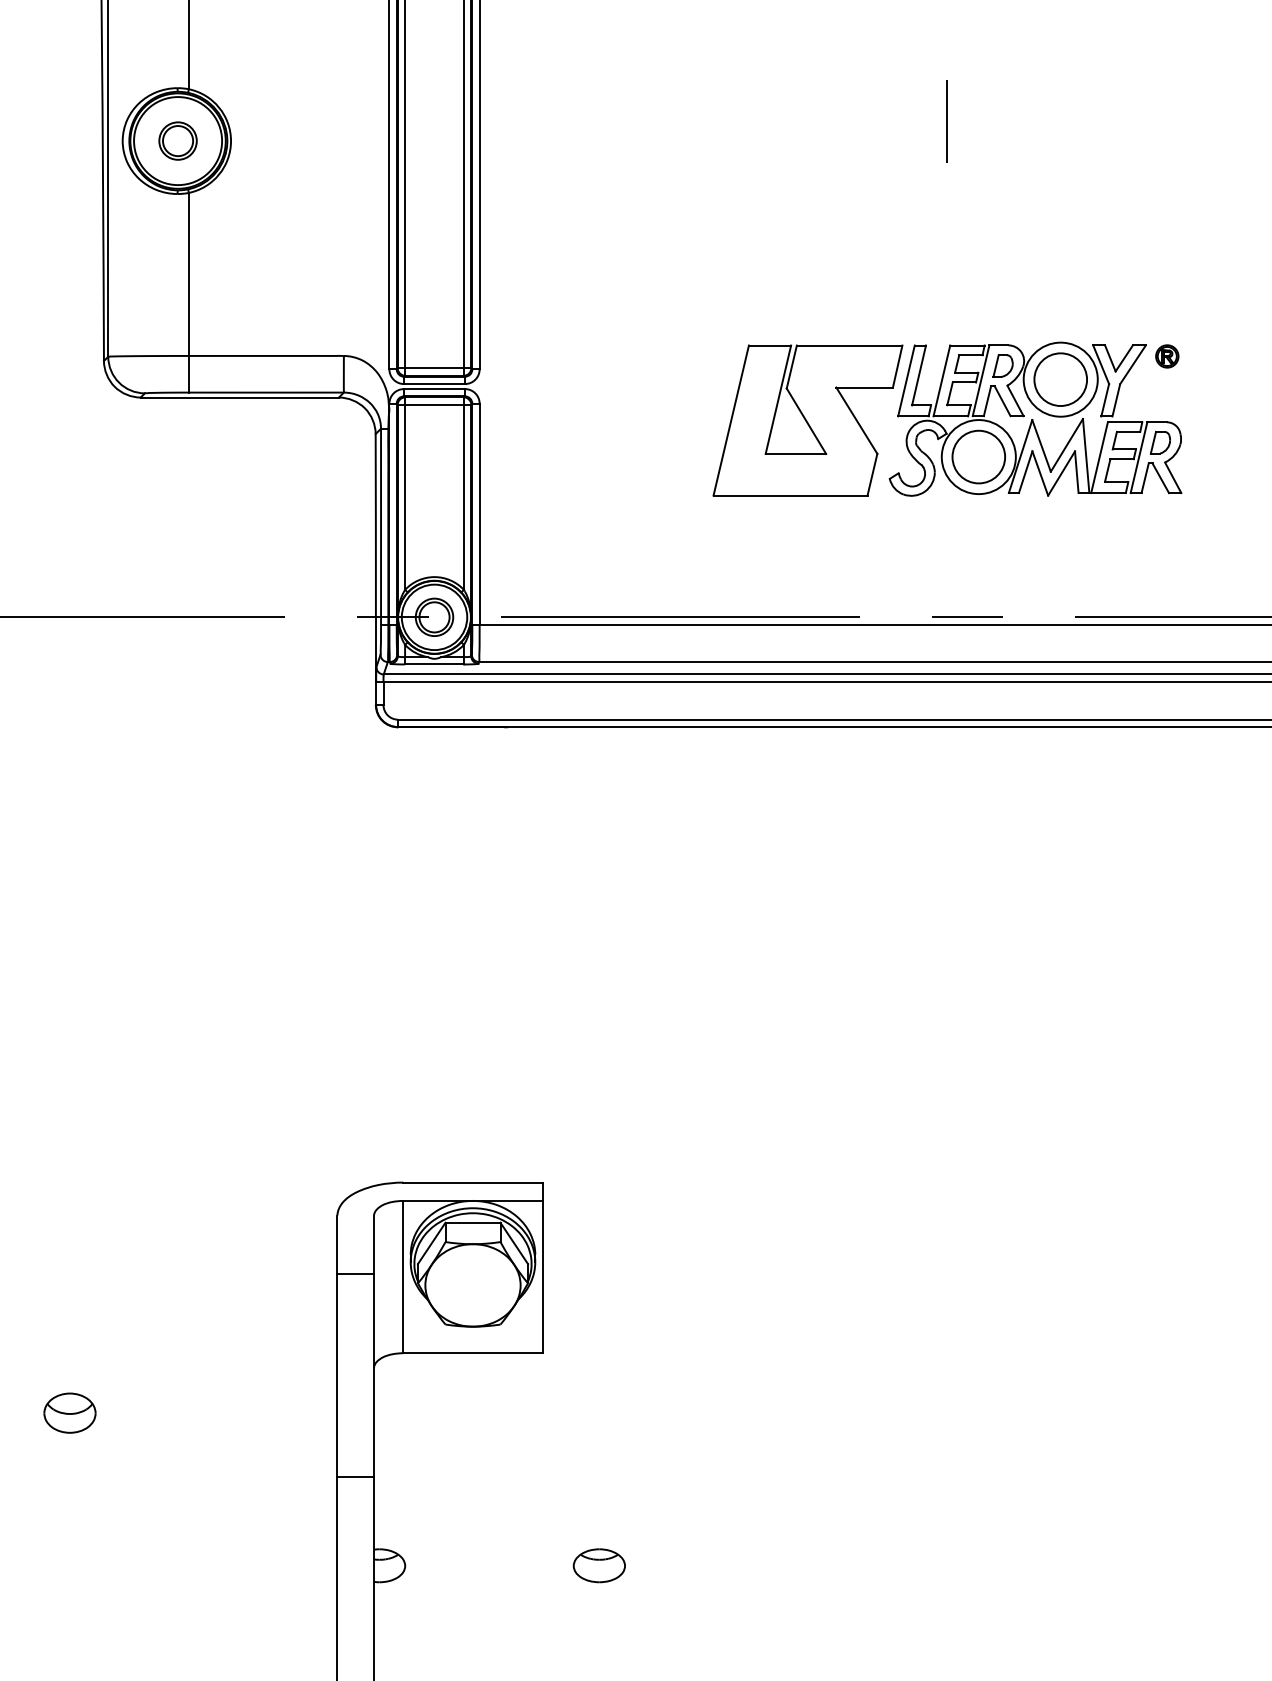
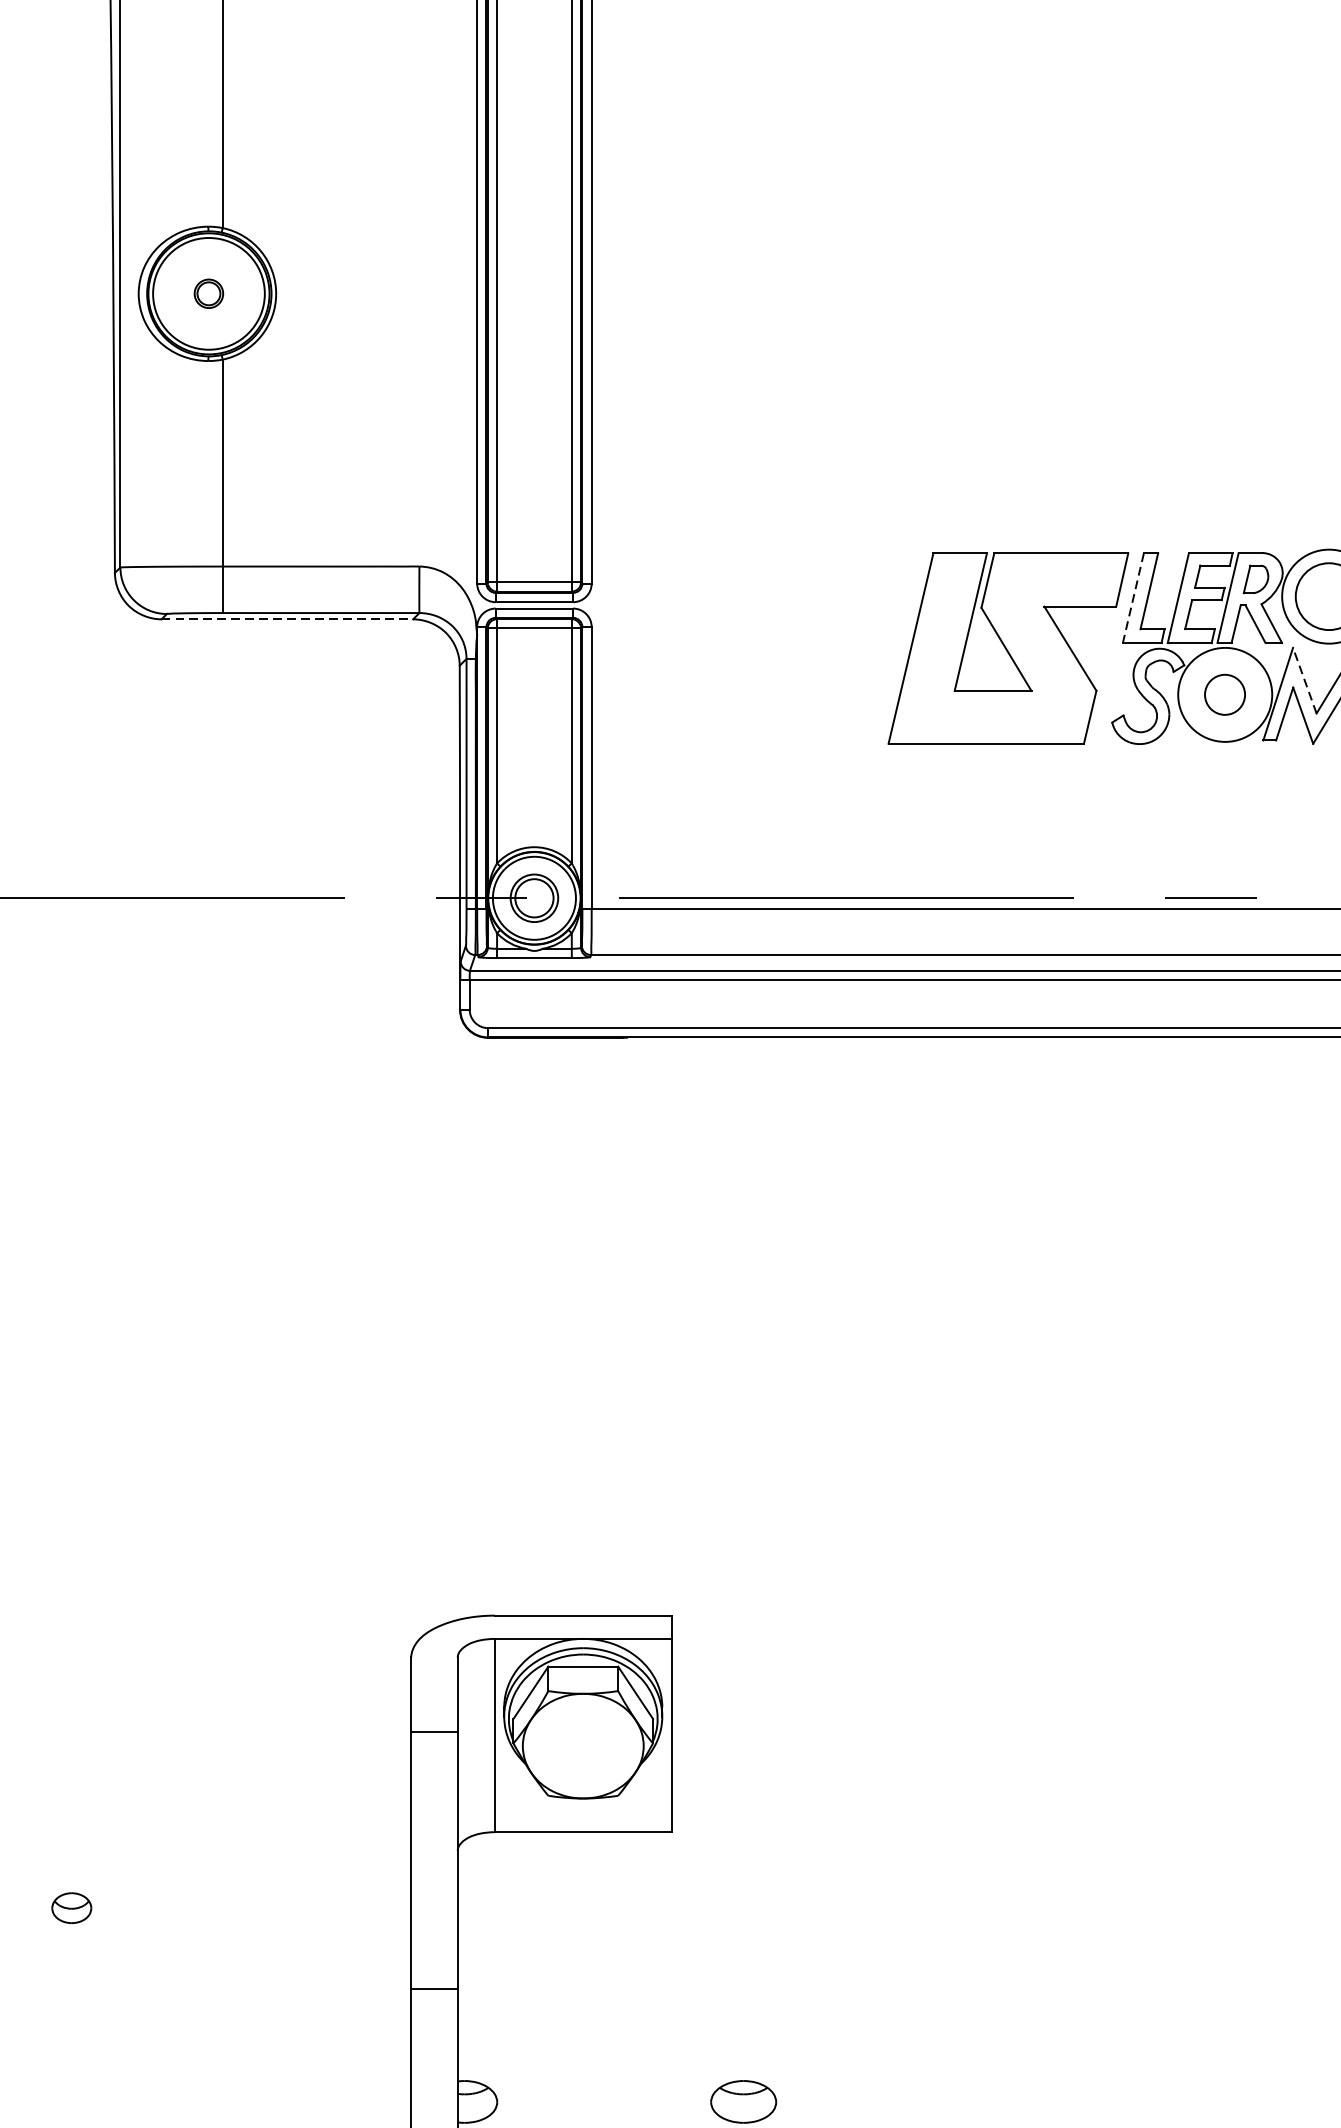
line: (947, 121) -> (1185, 268), removed
part: (177, 140) -> (208, 293), size x0.6
line: (906, 381) -> (1133, 598), solid -> dashed
line: (240, 397) -> (288, 619), solid -> dashed
line: (1041, 445) -> (1304, 680), solid -> dashed
circle: (978, 456) -> (1224, 694), size x0.6
part: (69, 1412) -> (71, 1907), size x0.6

